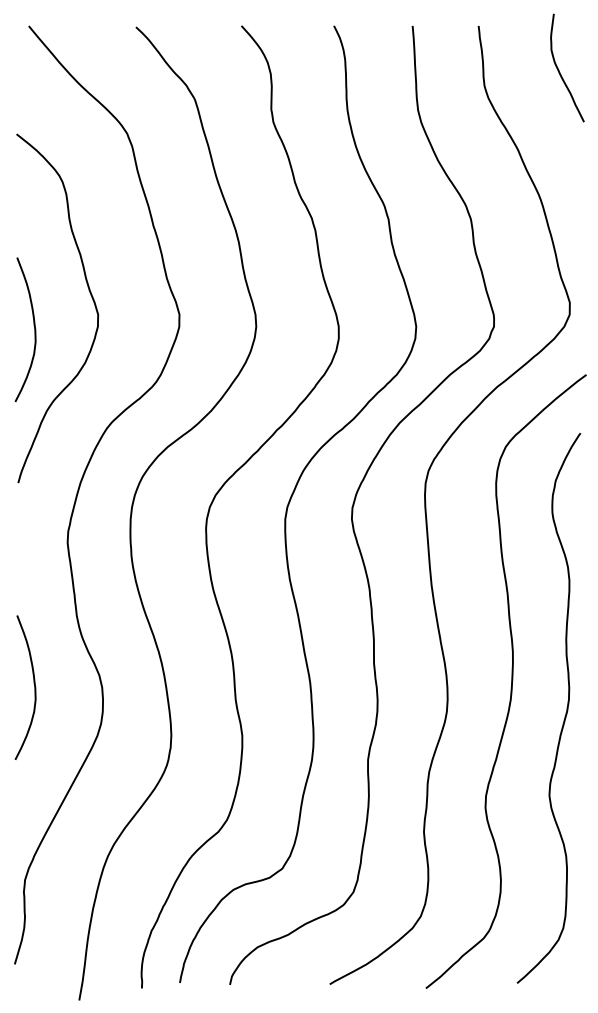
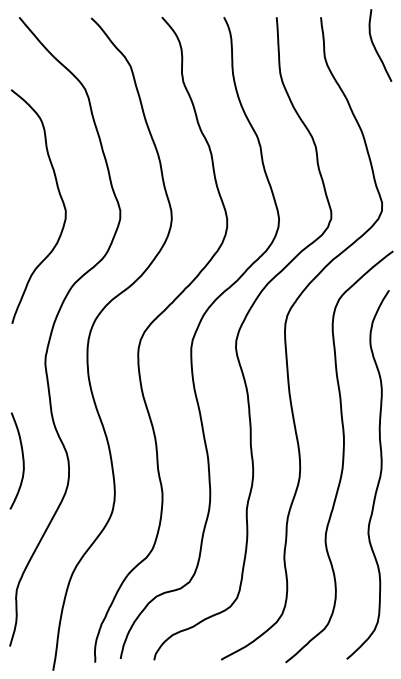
curve: (33, 329) -> (22, 220), removed

